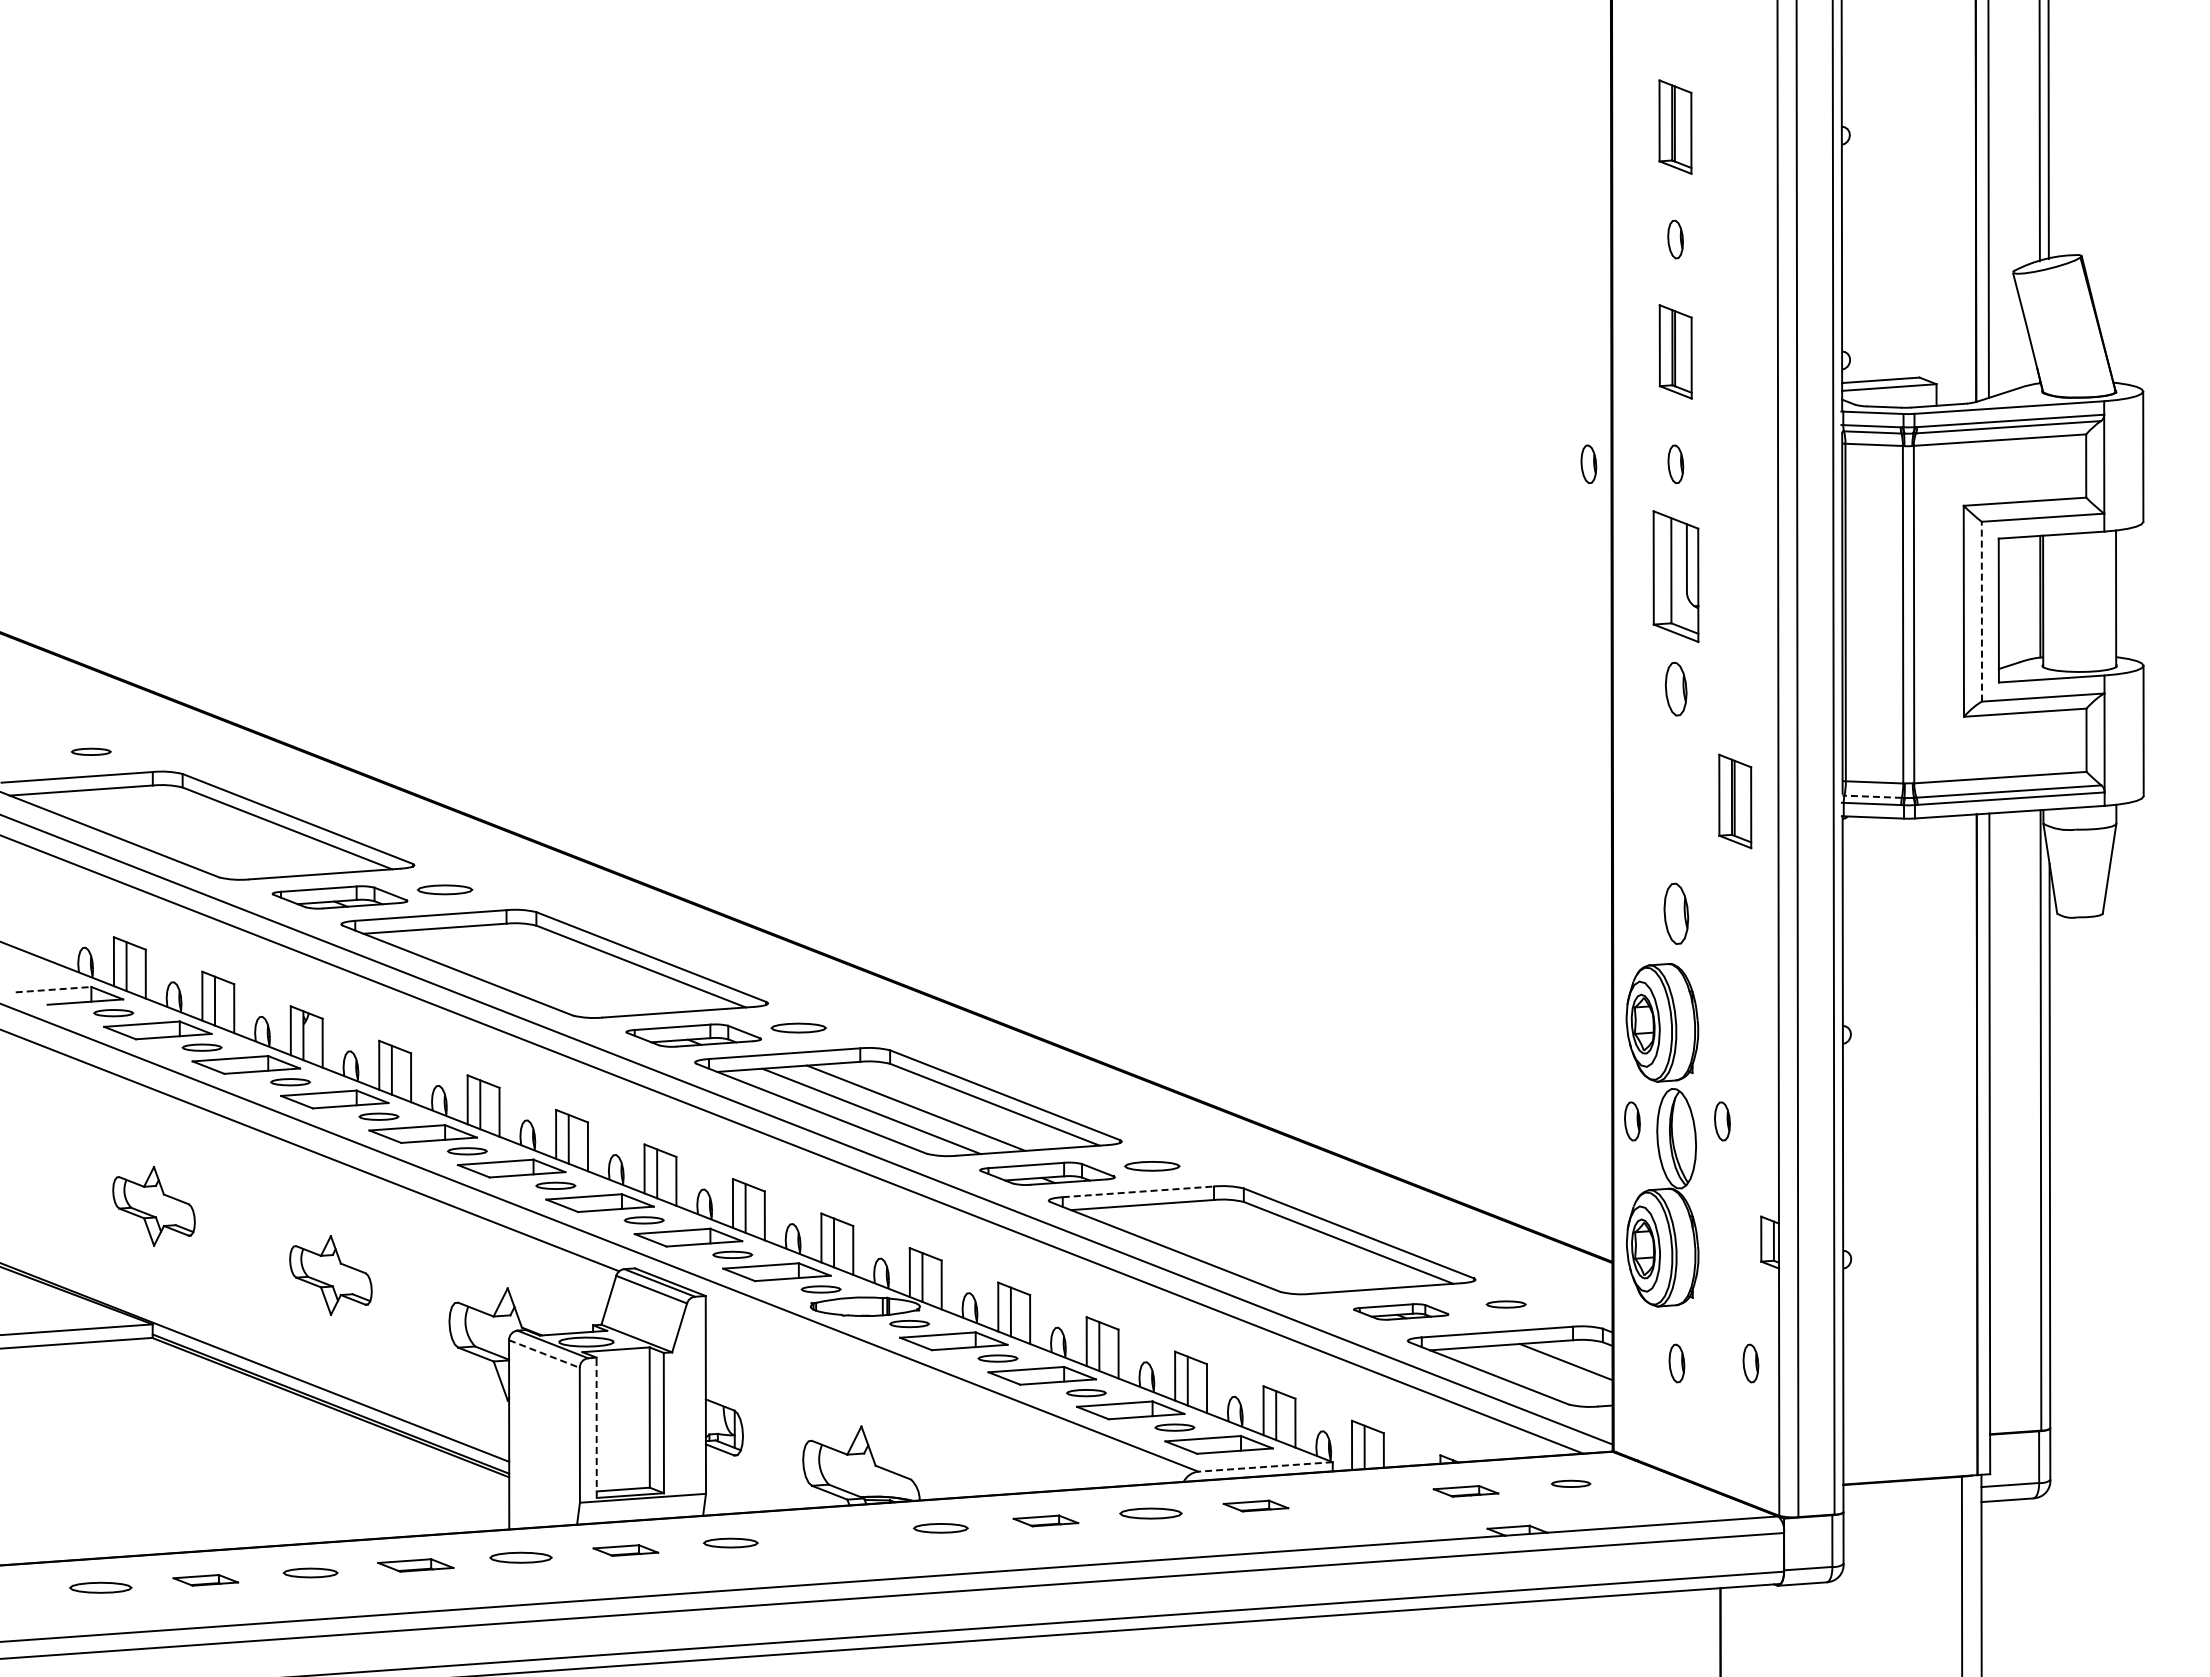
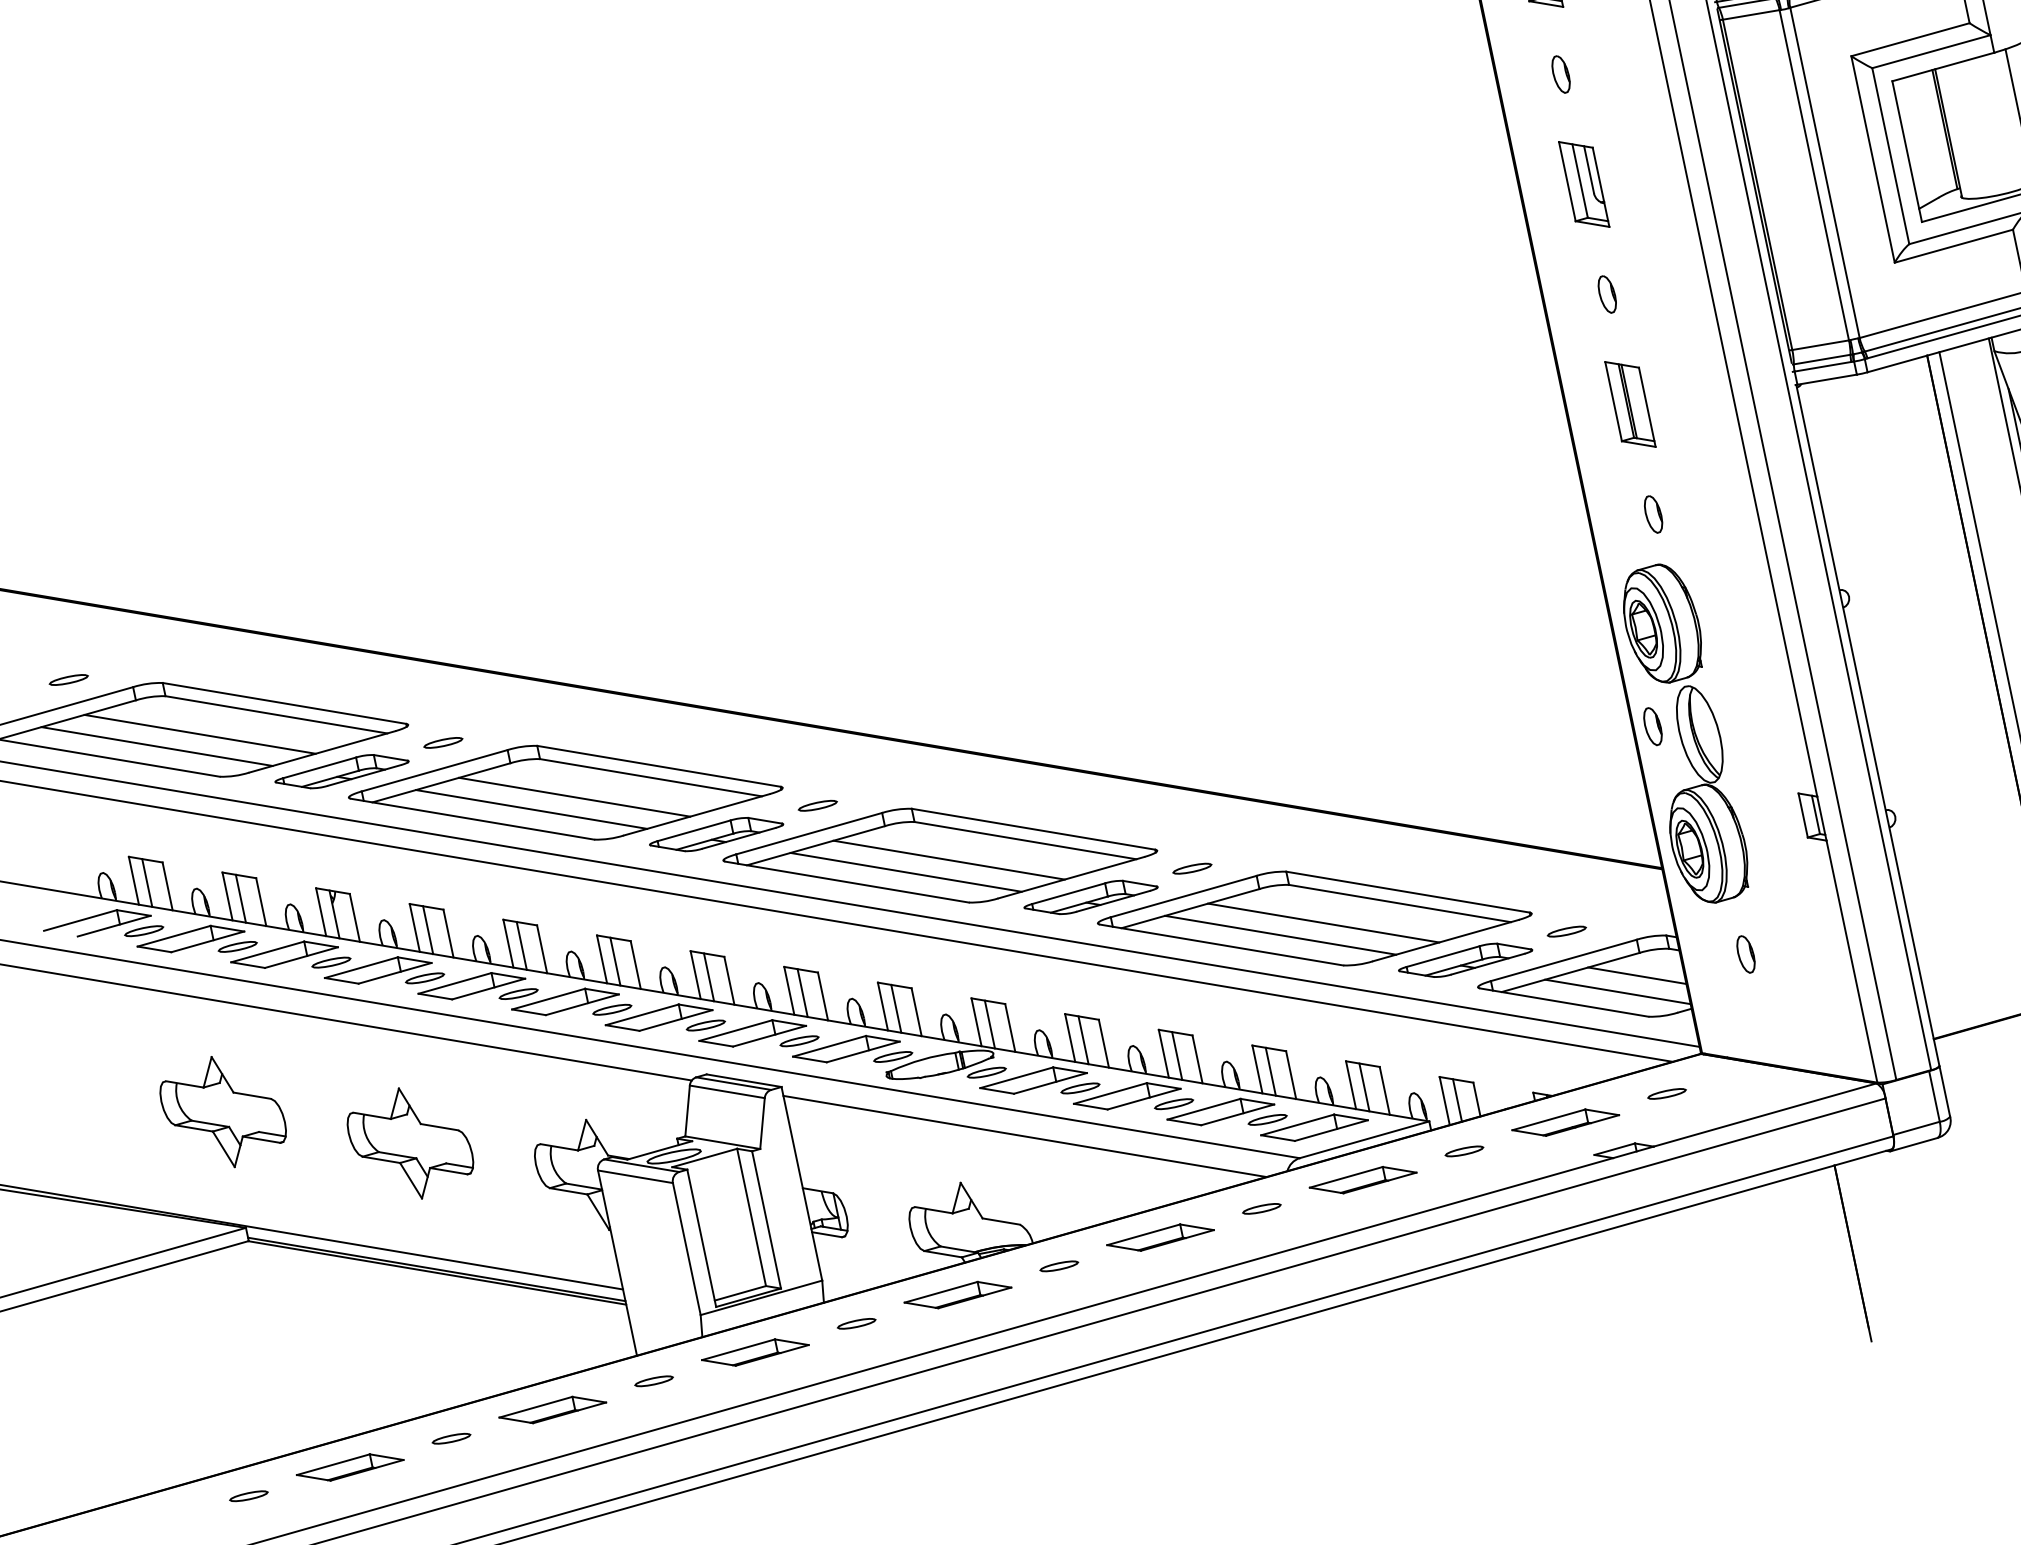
part: (1588, 463) -> (1475, 91), removed
part: (1675, 576) -> (1583, 184), size x0.71
line: (1981, 611) -> (1890, 156), dashed -> solid
part: (1675, 688) -> (1606, 294), size x0.71
line: (1873, 796) -> (1822, 359), dashed -> solid
part: (1735, 801) -> (1630, 404), moved
line: (208, 831) -> (199, 733), added
line: (163, 834) -> (156, 746), added
part: (444, 890) -> (442, 743), size x0.71
part: (1676, 913) -> (1653, 514), size x0.62
line: (562, 969) -> (574, 796), added
line: (517, 972) -> (531, 808), added
line: (53, 989) -> (80, 920), dashed -> solid
part: (798, 1028) -> (817, 806), size x0.71
part: (1722, 1121) -> (1741, 708), removed
part: (1152, 1166) -> (1192, 868), size x0.71
line: (1138, 1191) -> (1183, 896), dashed -> solid
part: (153, 1206) -> (222, 1112), size x1.43
line: (1269, 1246) -> (1323, 923), added
line: (1225, 1249) -> (1280, 935), added
part: (330, 1275) -> (410, 1143), size x1.43
part: (1400, 1311) -> (1464, 960), size x1.43
line: (544, 1354) -> (635, 1177), dashed -> solid
part: (1750, 1363) -> (1818, 939), removed
line: (1543, 1373) -> (1617, 991), added
line: (933, 1394) -> (1024, 1136), added
line: (596, 1427) -> (701, 1238), dashed -> solid
line: (1265, 1466) -> (1364, 1139), dashed -> solid
part: (1465, 1491) -> (1565, 1122), size x1.67
part: (1360, 1498) -> (1463, 1151), added
part: (1255, 1505) -> (1362, 1179), size x1.67
part: (1150, 1513) -> (1261, 1208), size x0.62
part: (1045, 1520) -> (1160, 1237), size x1.67
part: (940, 1528) -> (1058, 1266), size x0.71
part: (835, 1535) -> (957, 1294), added
part: (730, 1543) -> (856, 1324), size x0.71
part: (625, 1550) -> (755, 1352), size x1.67
part: (520, 1558) -> (653, 1381), size x0.62
part: (415, 1565) -> (552, 1410), size x1.43
part: (310, 1572) -> (451, 1438), size x0.71
part: (205, 1580) -> (350, 1467), size x1.67
part: (100, 1587) -> (248, 1496), size x0.62

